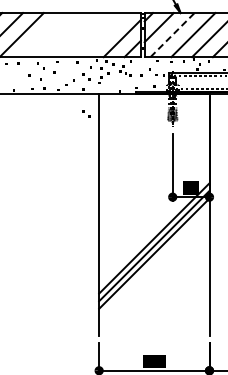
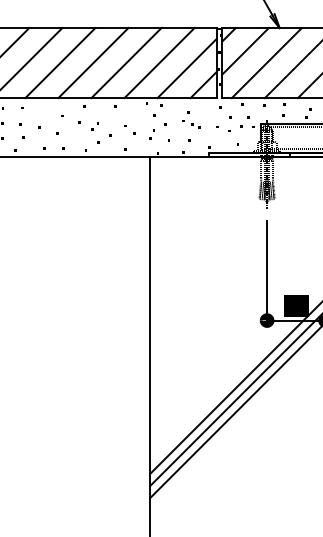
line: (172, 34) -> (266, 62), dashed -> solid
line: (42, 35) -> (60, 63), added
line: (63, 35) -> (93, 63), added
line: (84, 35) -> (126, 63), added
line: (104, 35) -> (158, 63), added
part: (18, 77) -> (22, 130), added
part: (86, 113) -> (130, 187), removed

